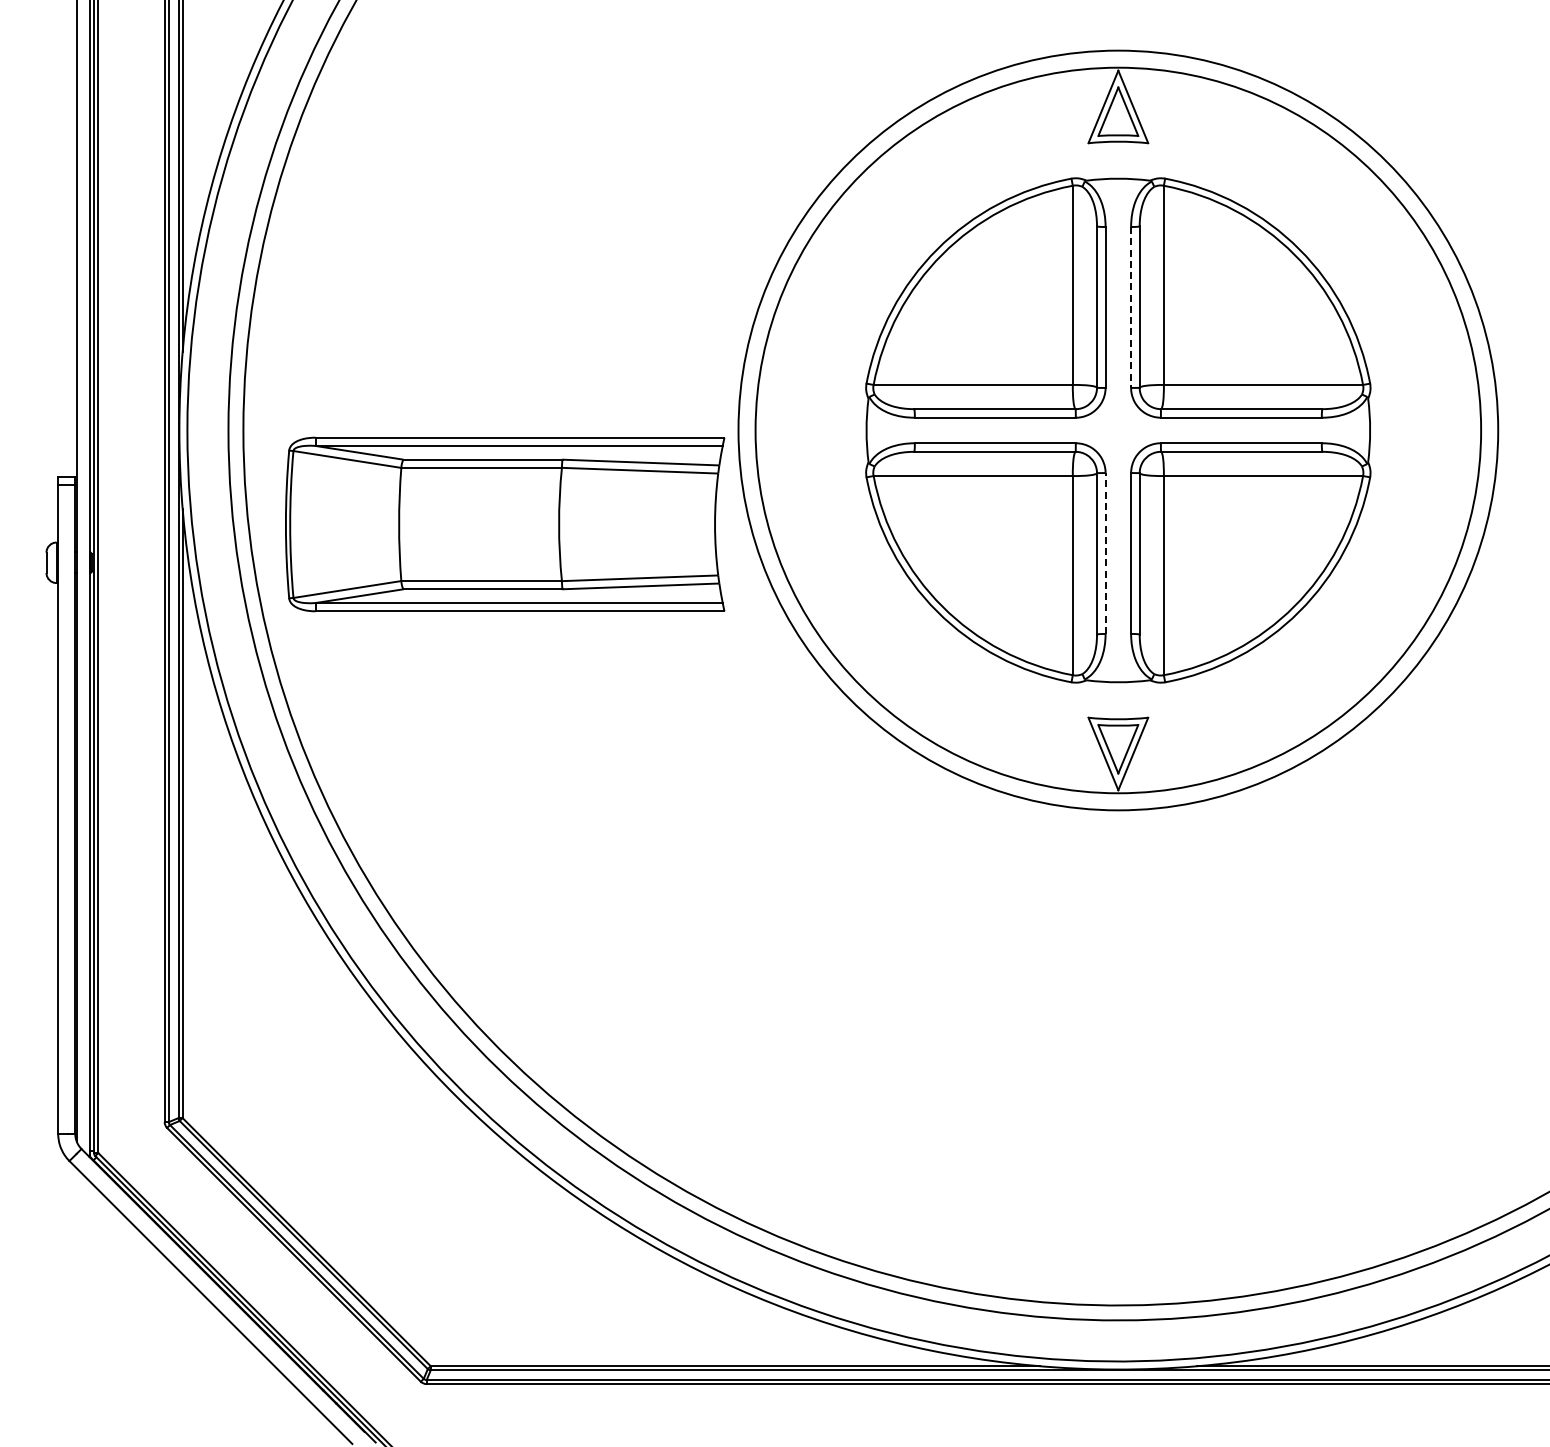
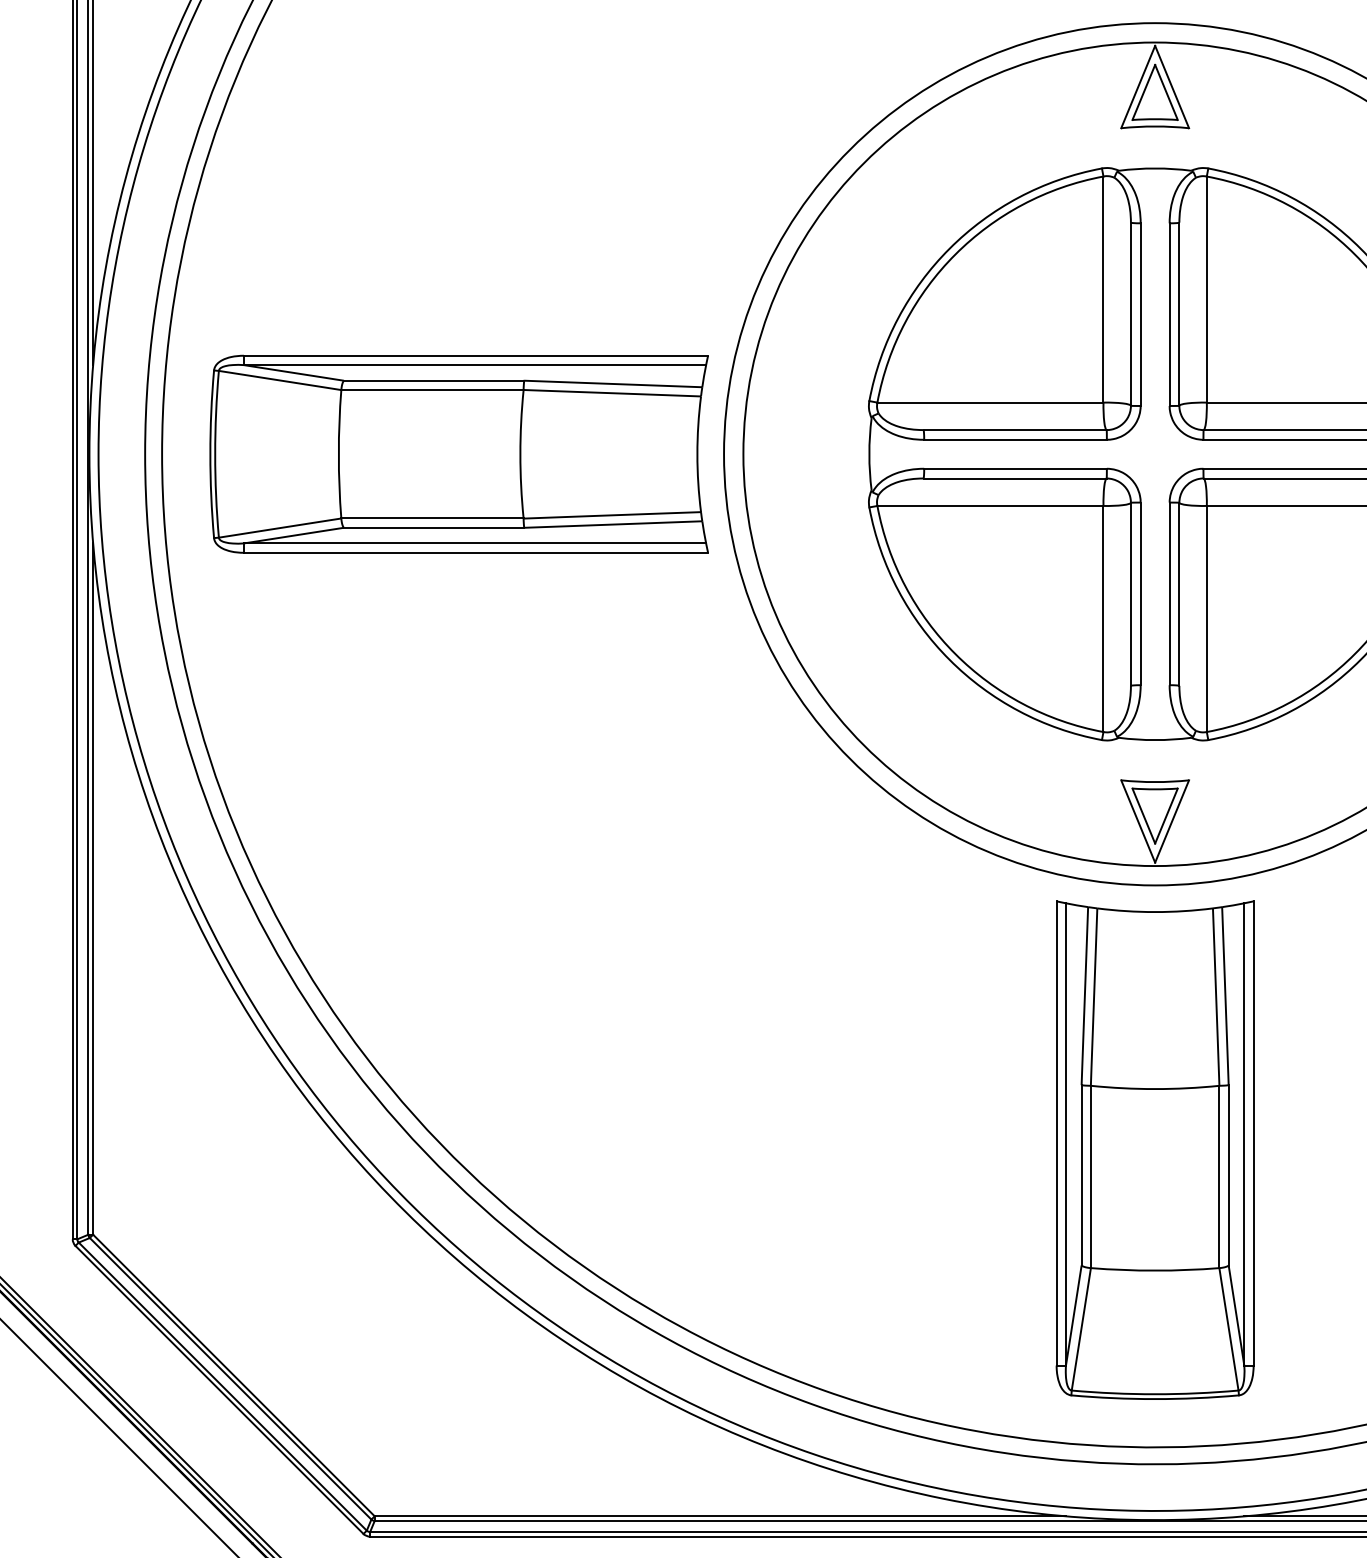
line: (1131, 308) -> (1170, 315), dashed -> solid
part: (505, 524) -> (459, 454), moved
line: (1105, 553) -> (1140, 593), dashed -> solid
part: (1117, 1043) -> (1154, 1150), added

